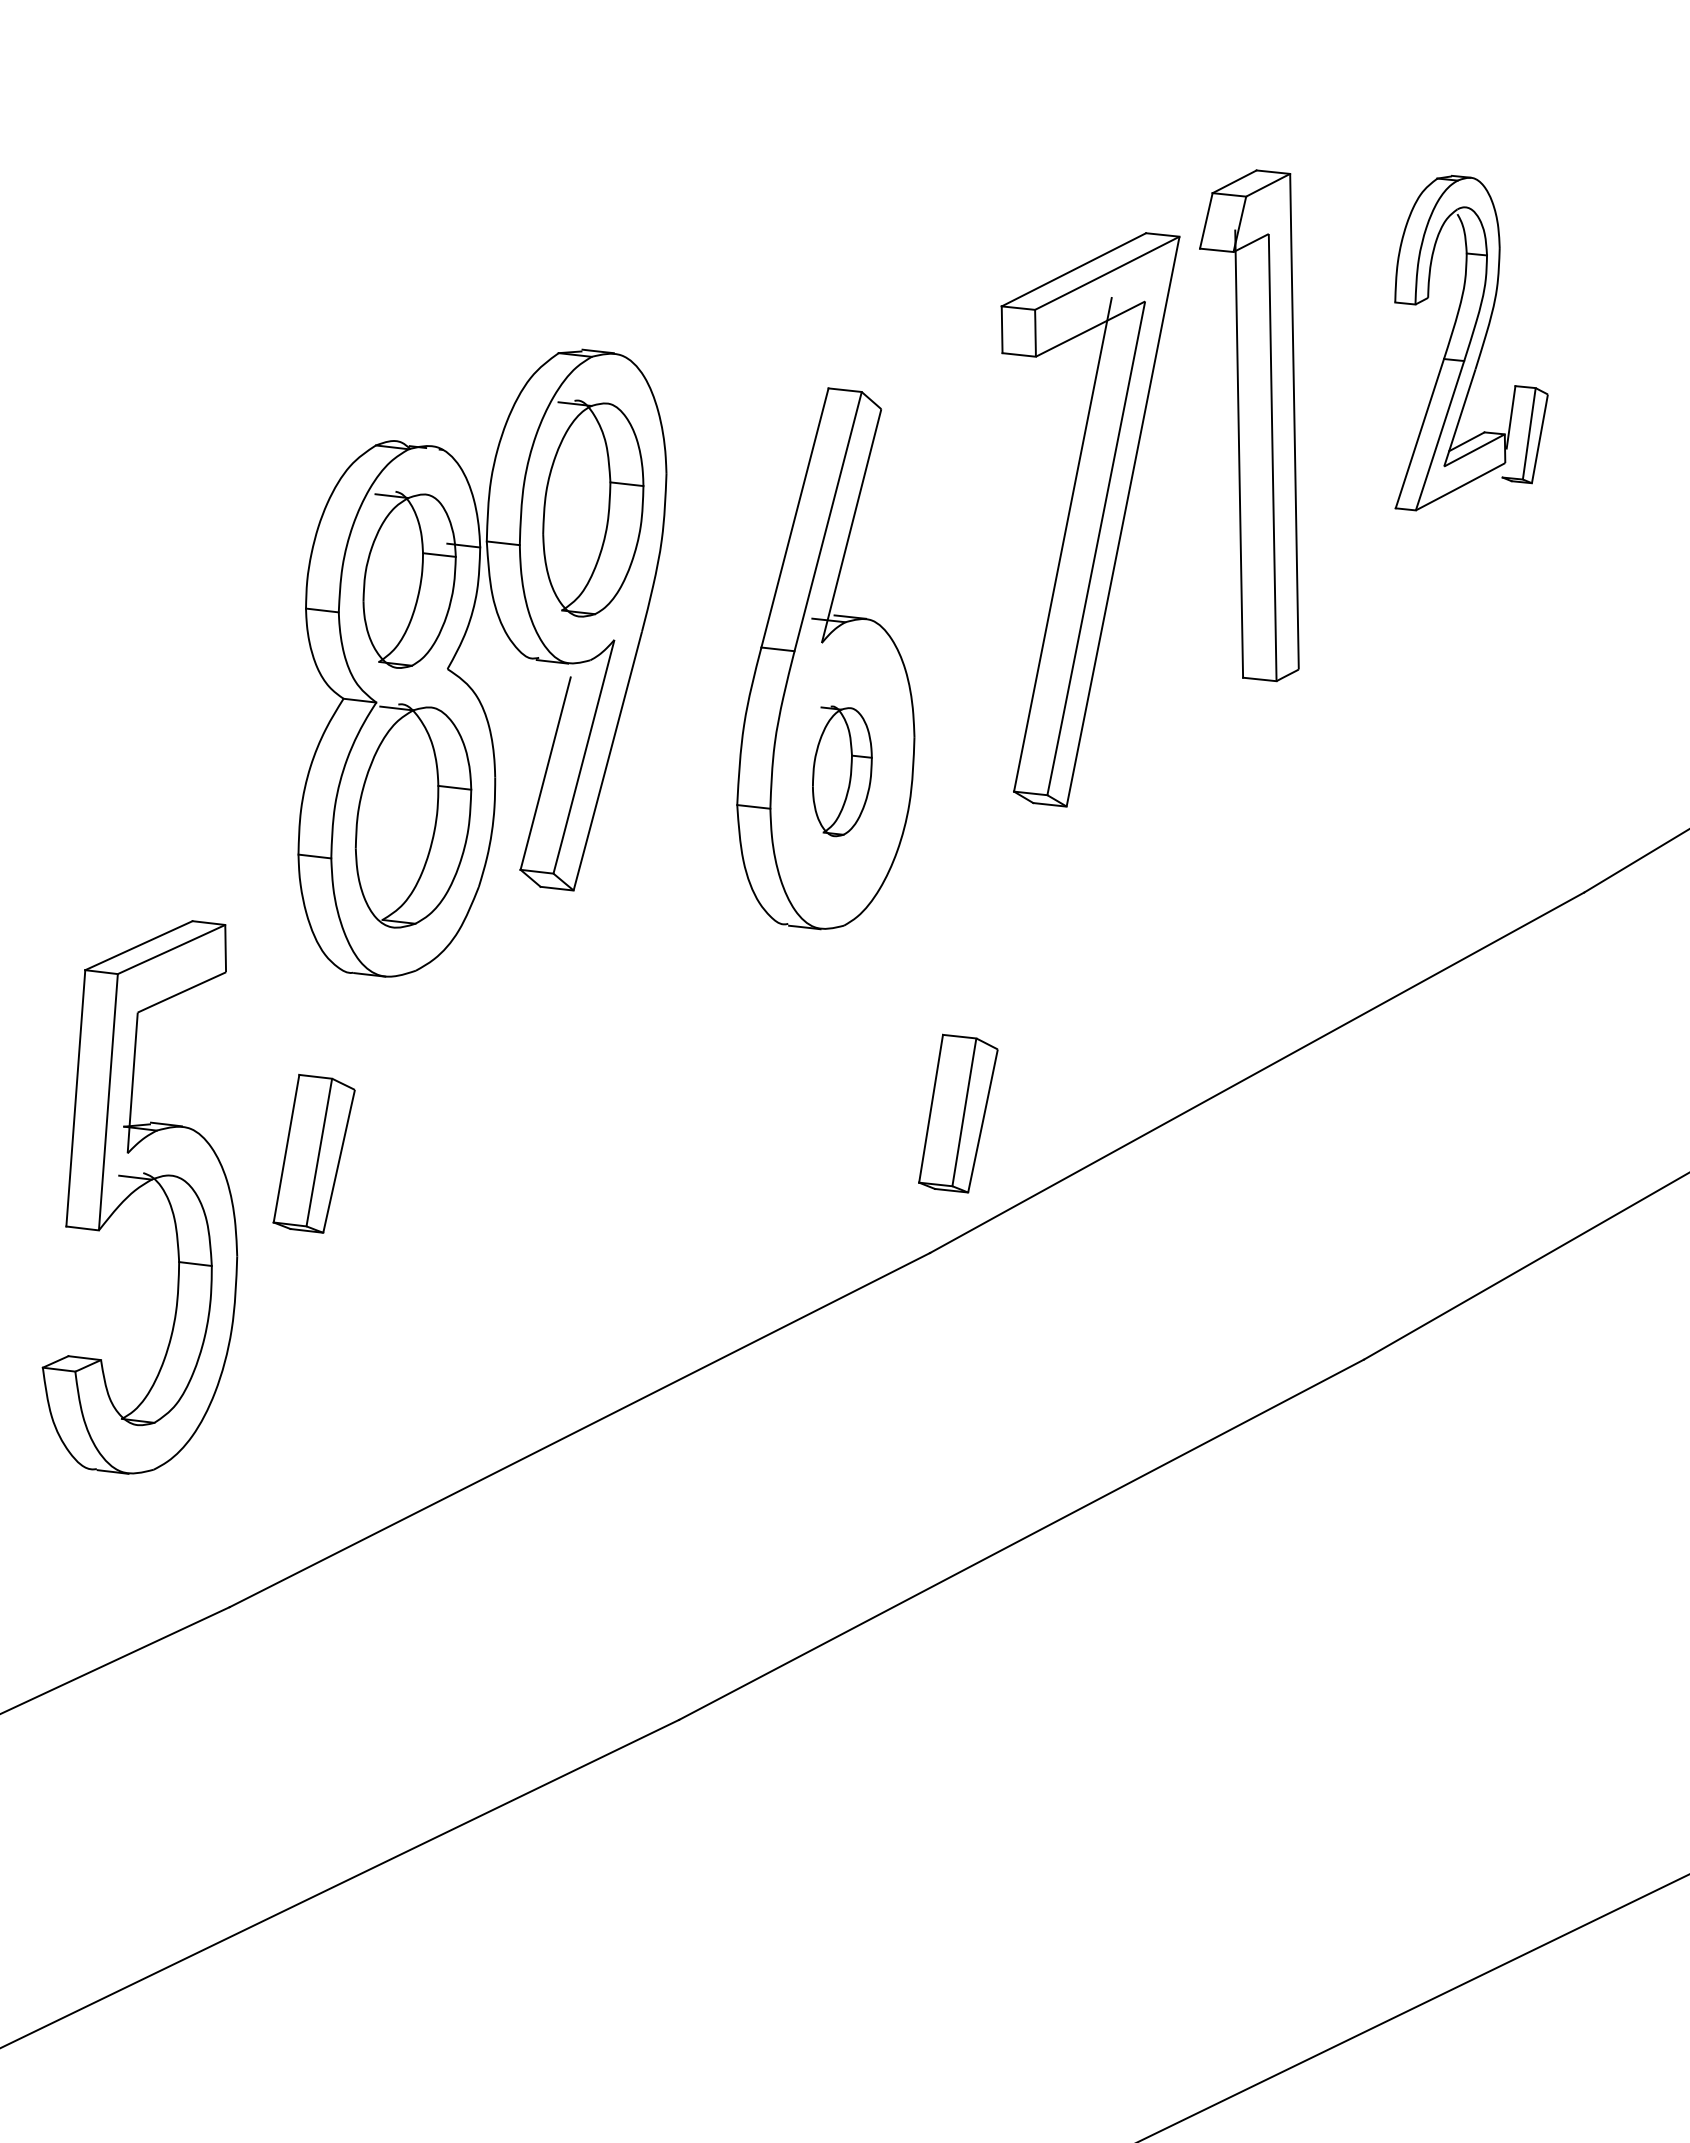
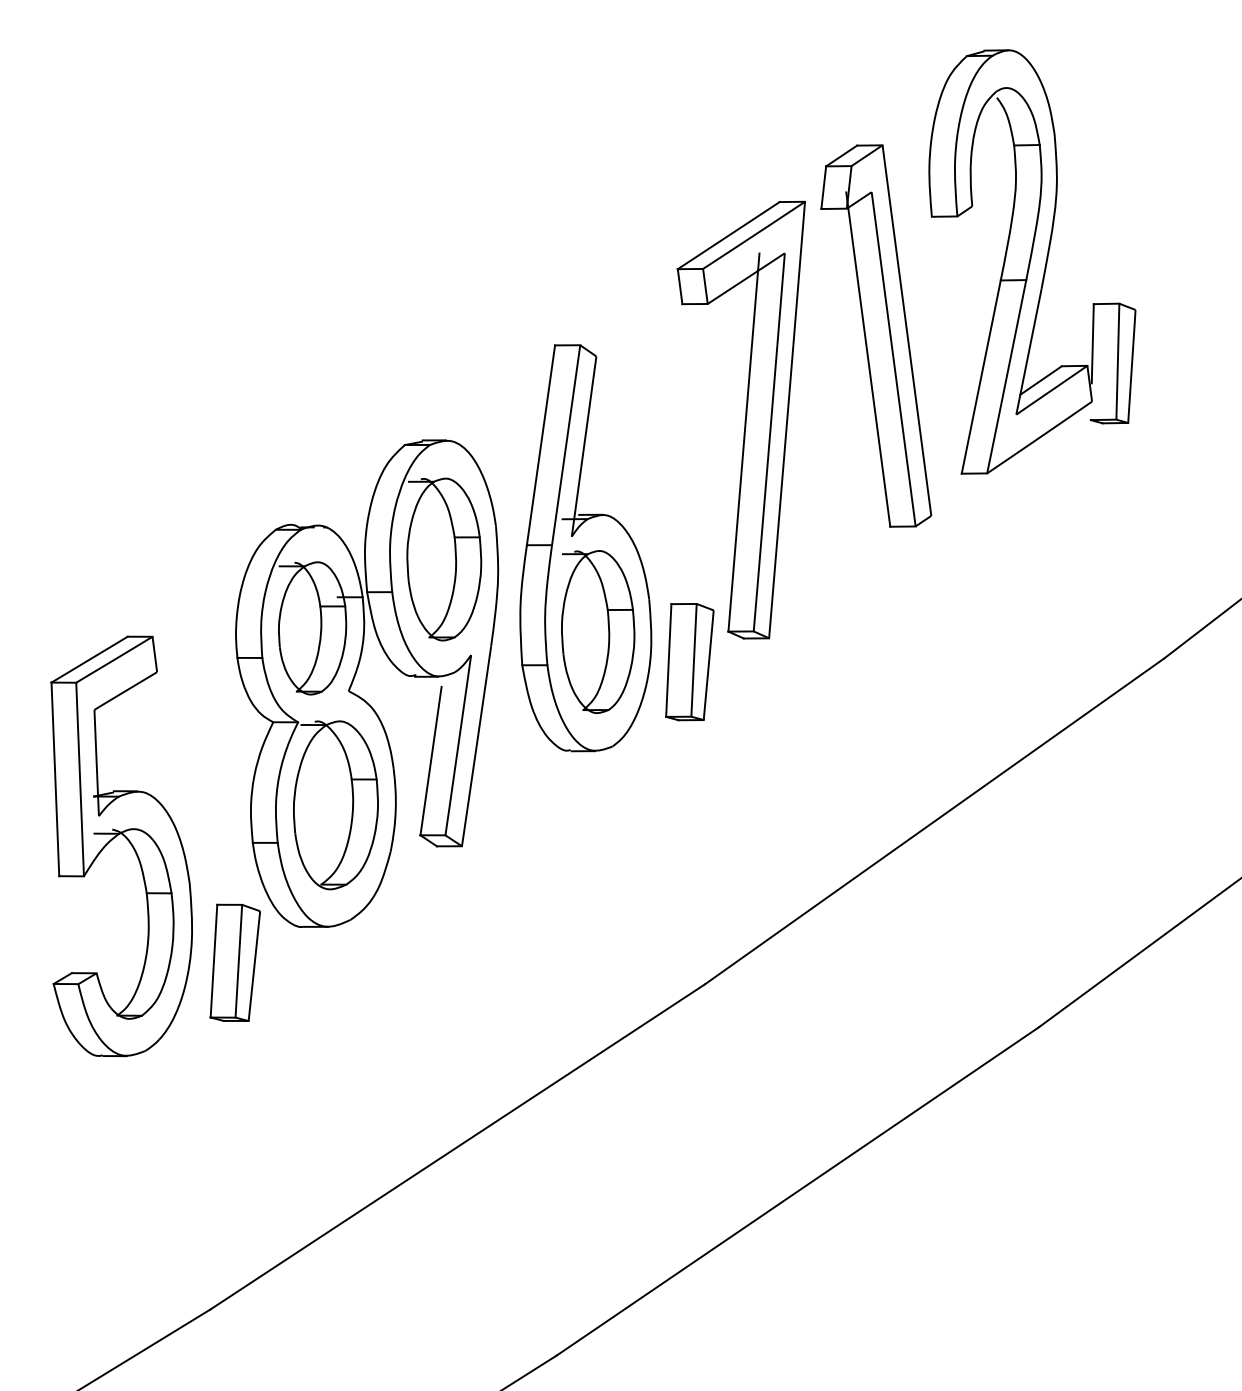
part: (1471, 342) -> (1032, 256), size x1.67
part: (464, 680) -> (362, 698), moved
part: (842, 771) -> (598, 631), size x1.67
part: (958, 1113) -> (689, 661), moved
part: (134, 1192) -> (107, 844), moved

